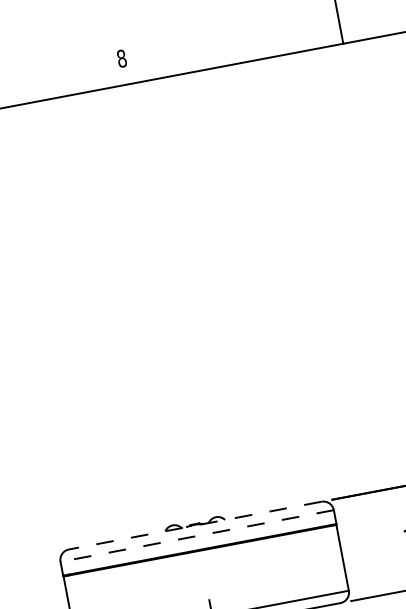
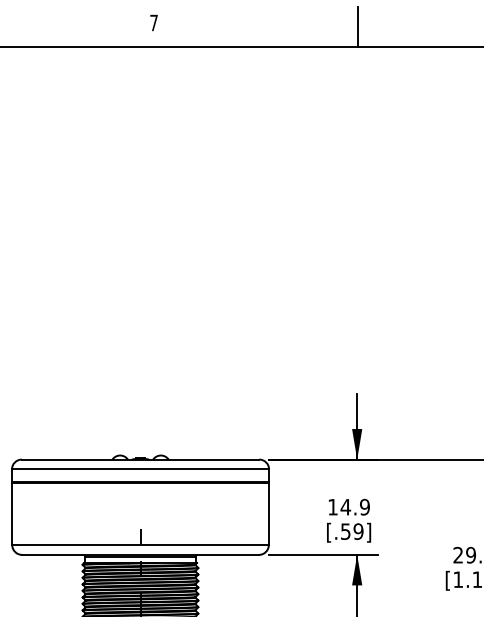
text: (121, 58) -> (153, 22), 8 -> 7
line: (195, 525) -> (140, 459), dashed -> solid
line: (197, 536) -> (140, 469), dashed -> solid

